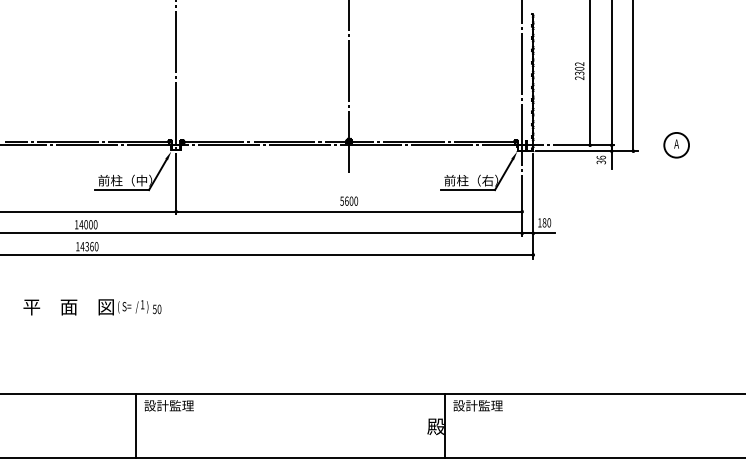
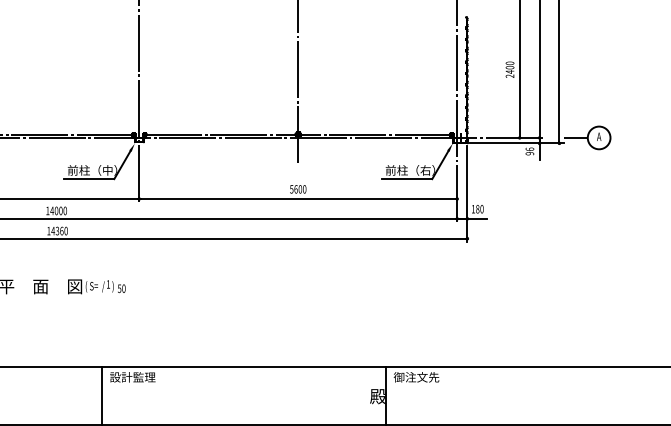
text: (579, 68) -> (509, 67), 2302 -> 2400
line: (651, 145) -> (576, 138), added
text: (601, 162) -> (530, 153), 36 -> 96
text: (477, 405) -> (416, 377), 設計監理 -> 御注文先

